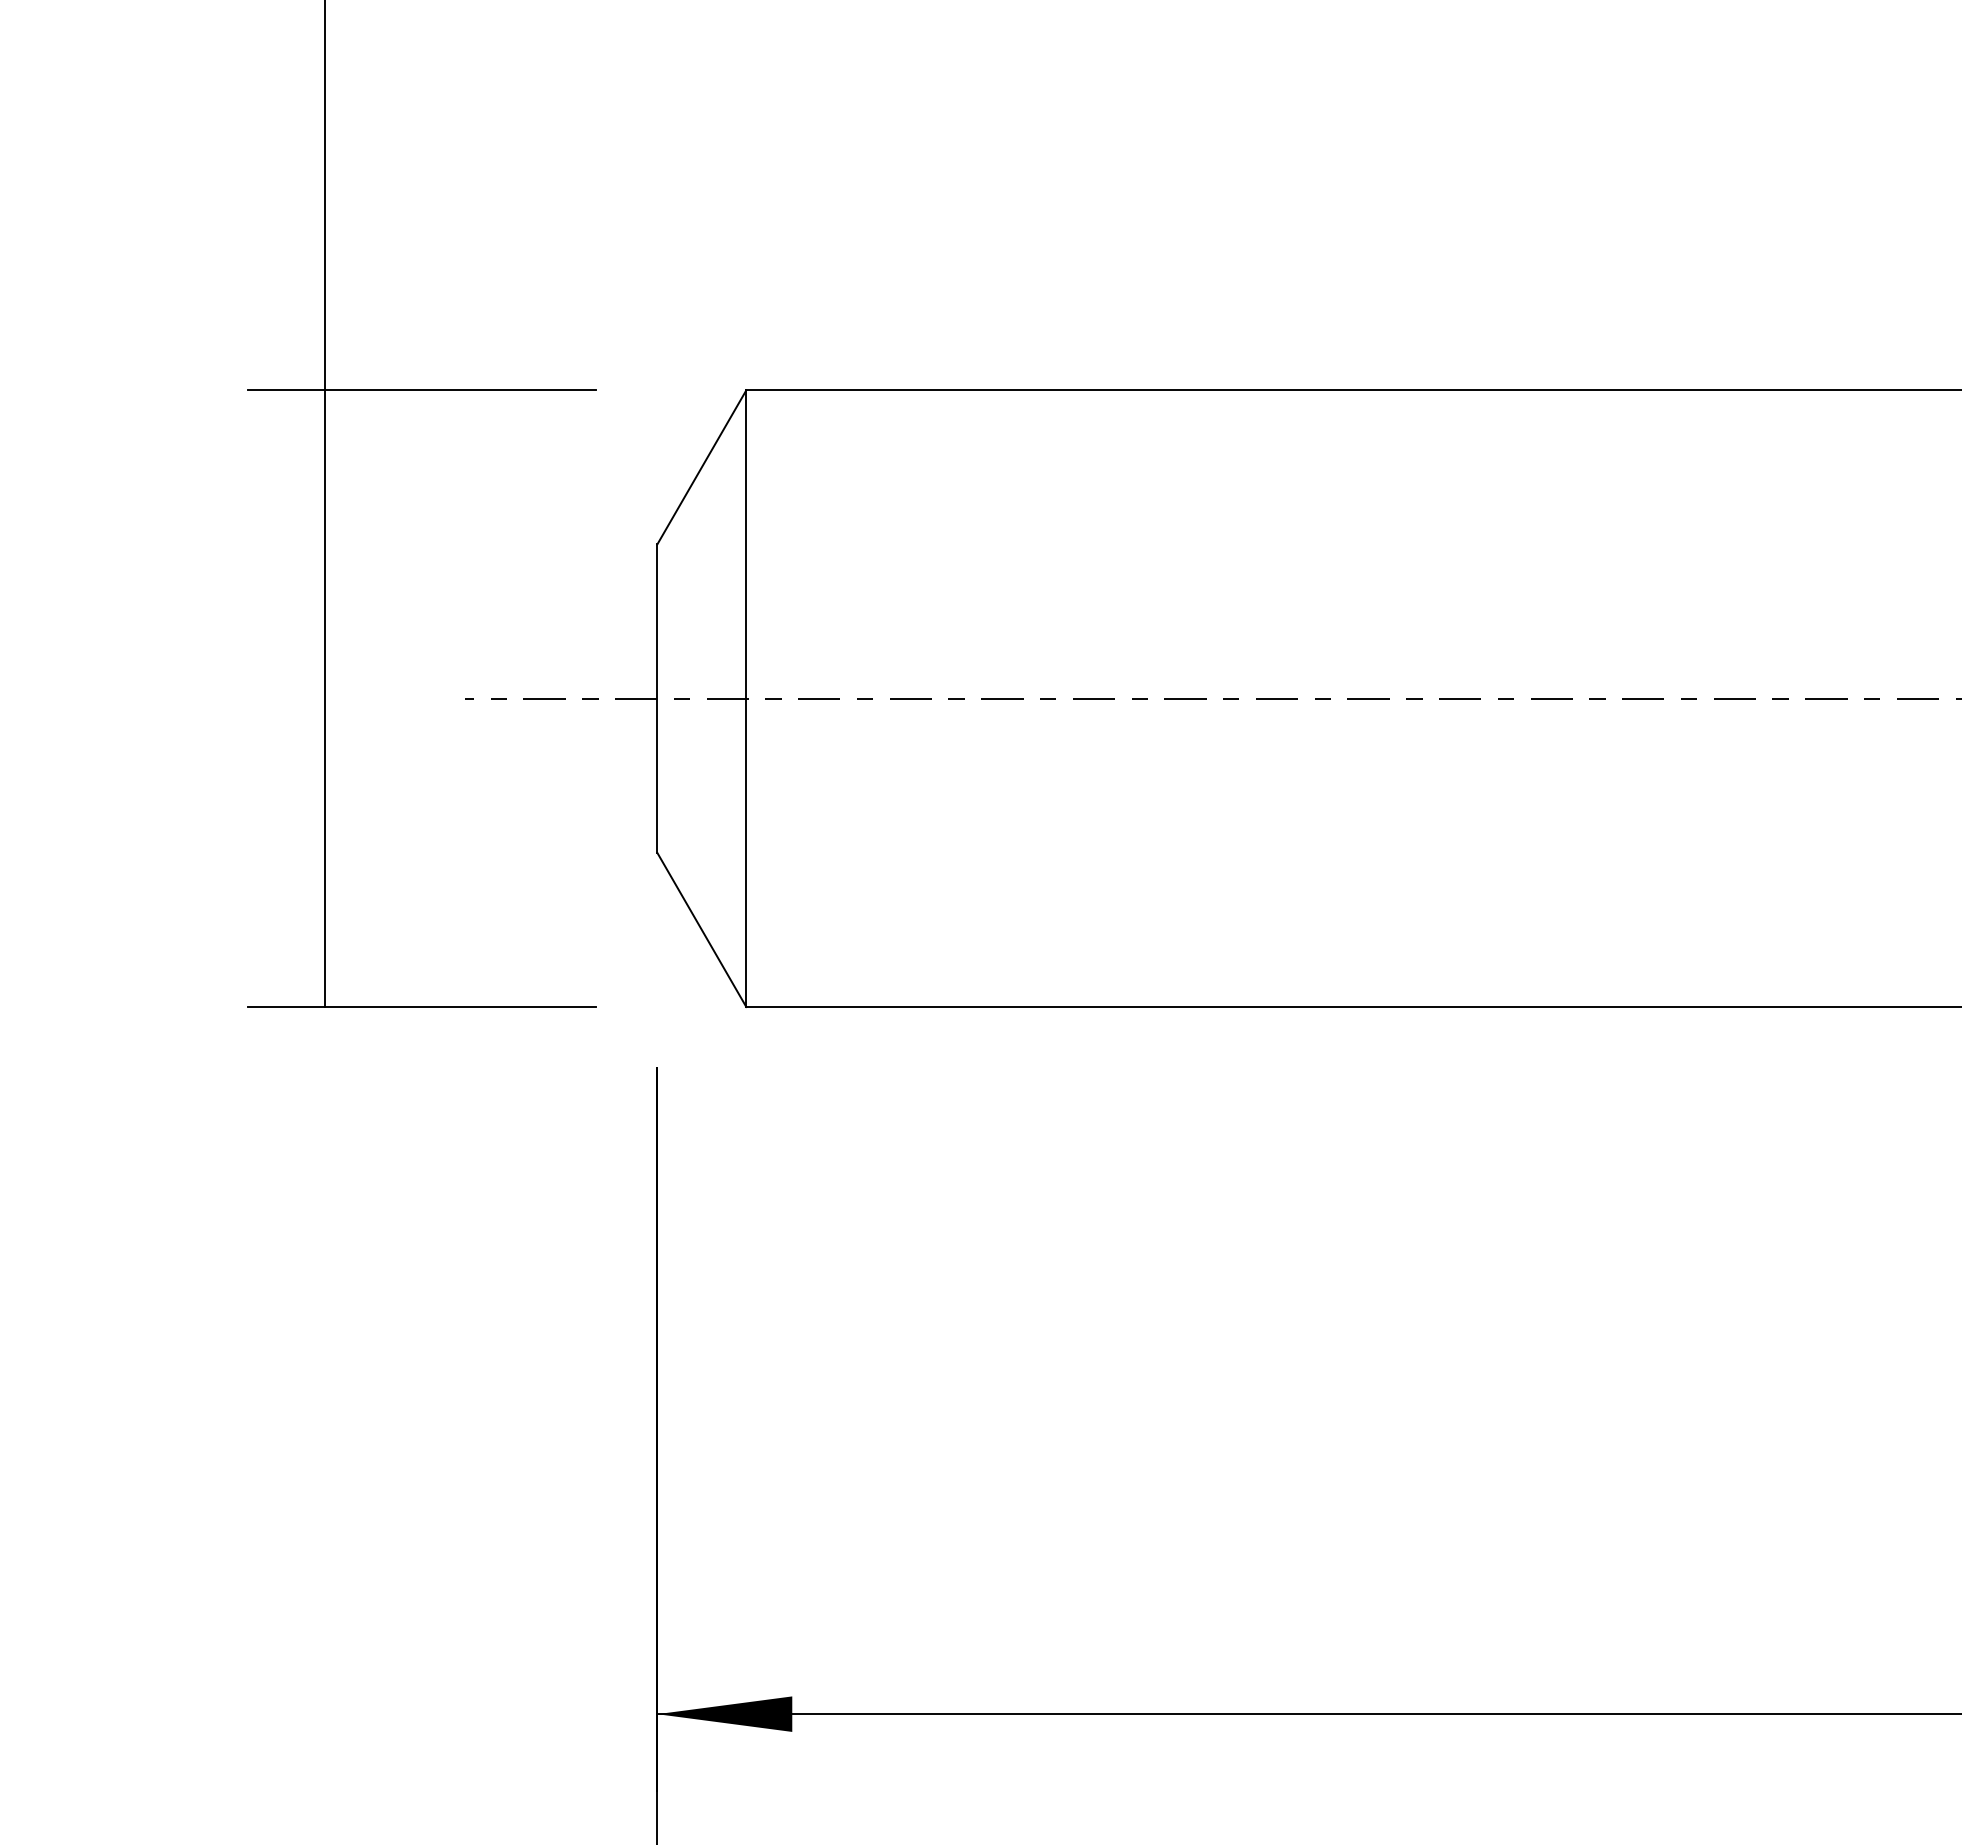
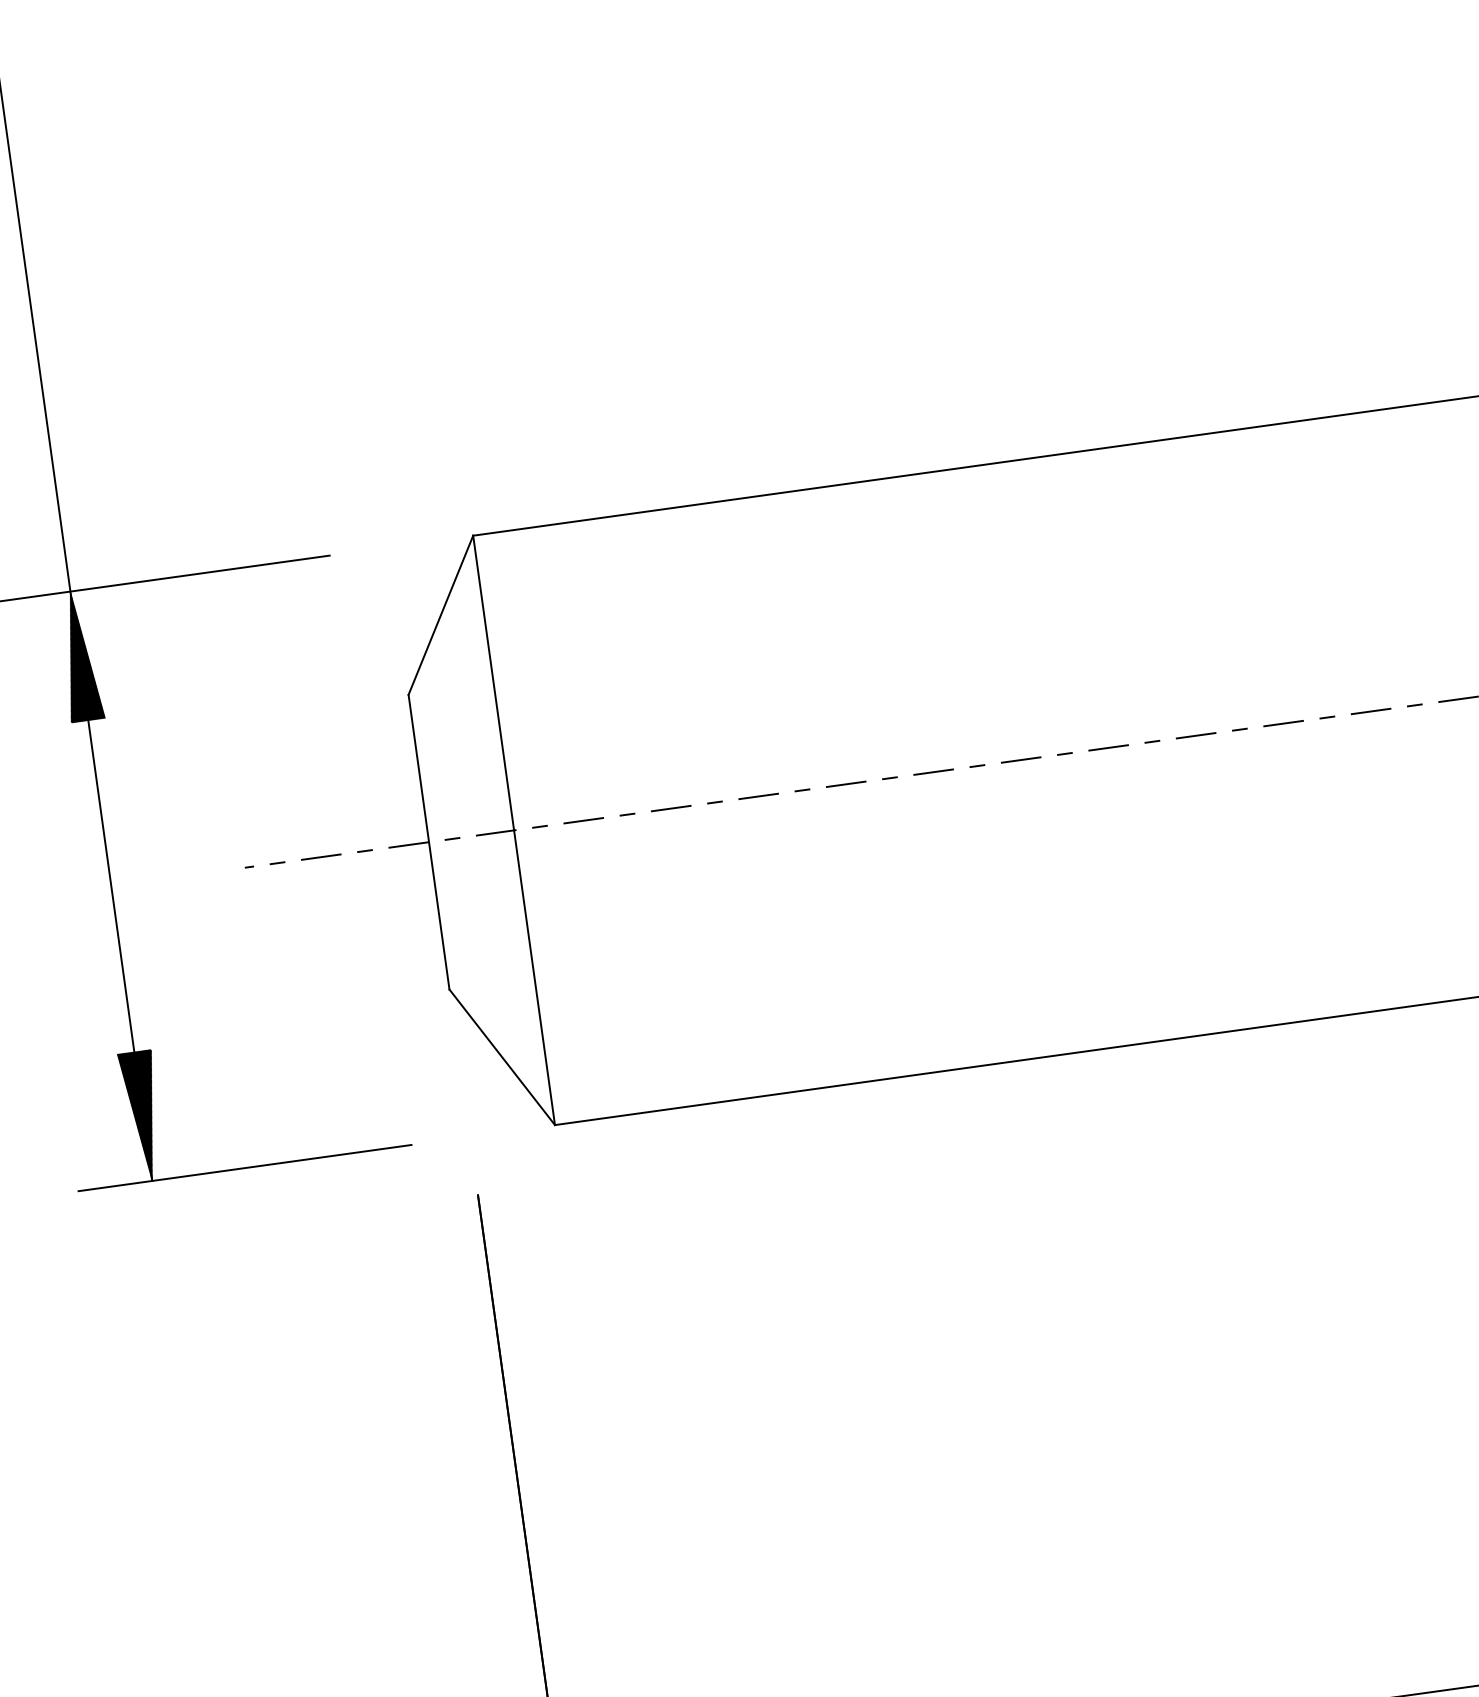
hatch: (324, 457) -> (79, 655), added
hatch: (324, 939) -> (142, 1116), added

